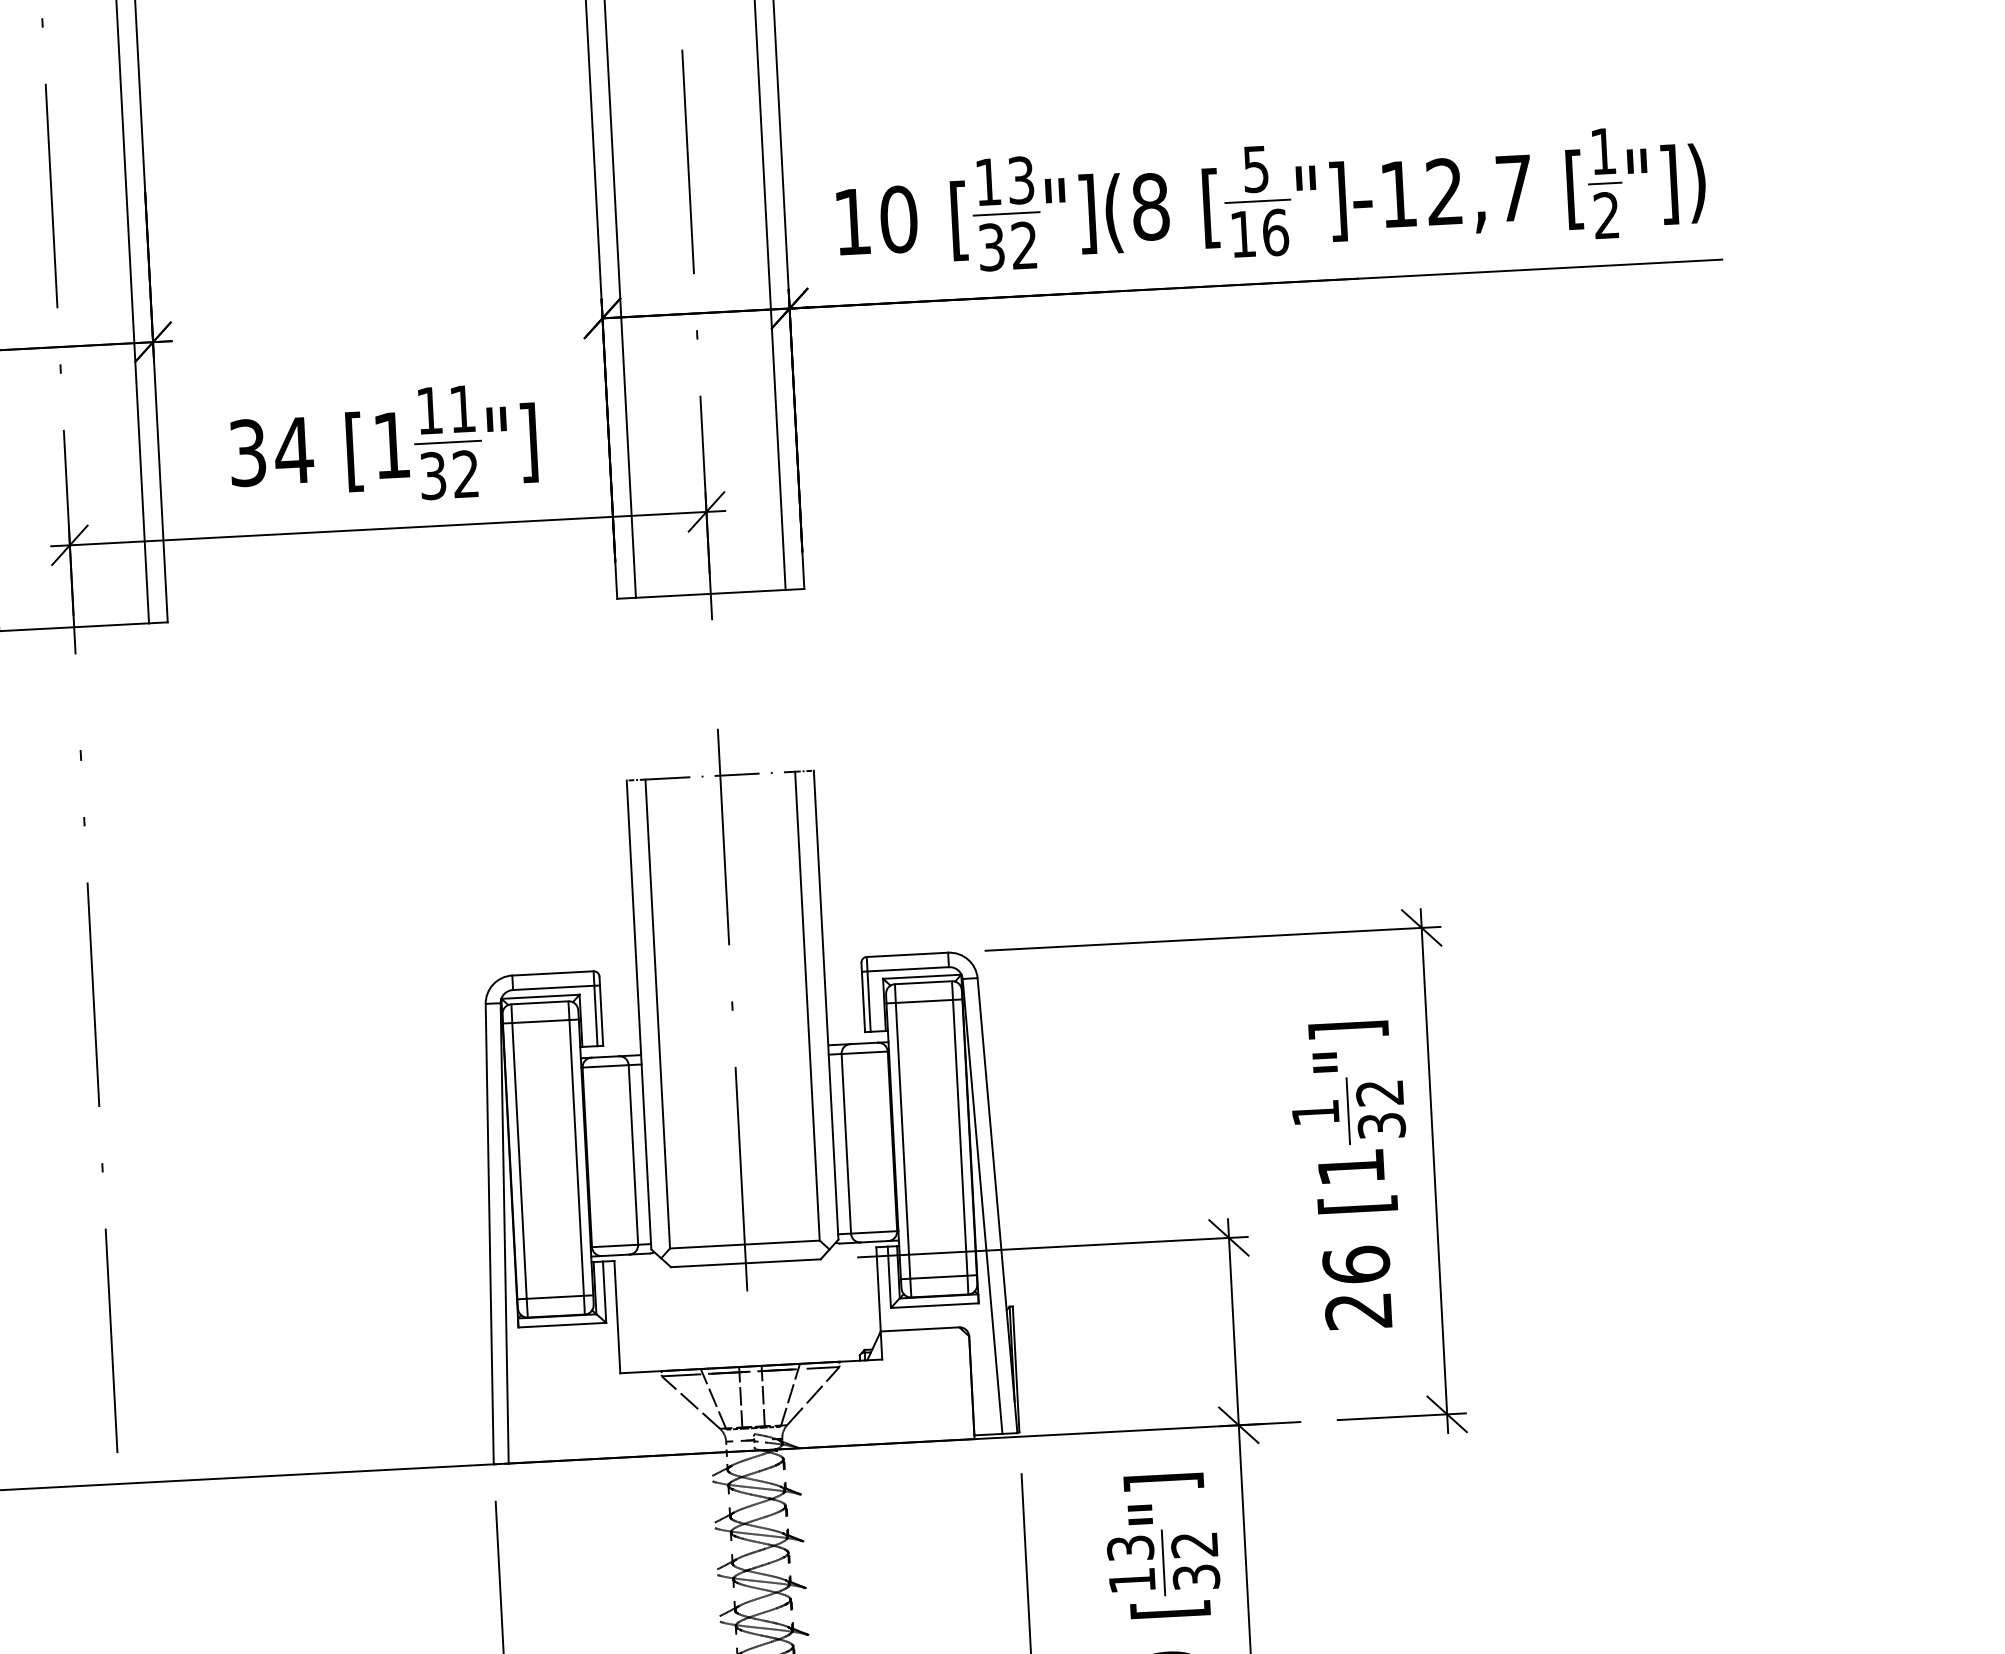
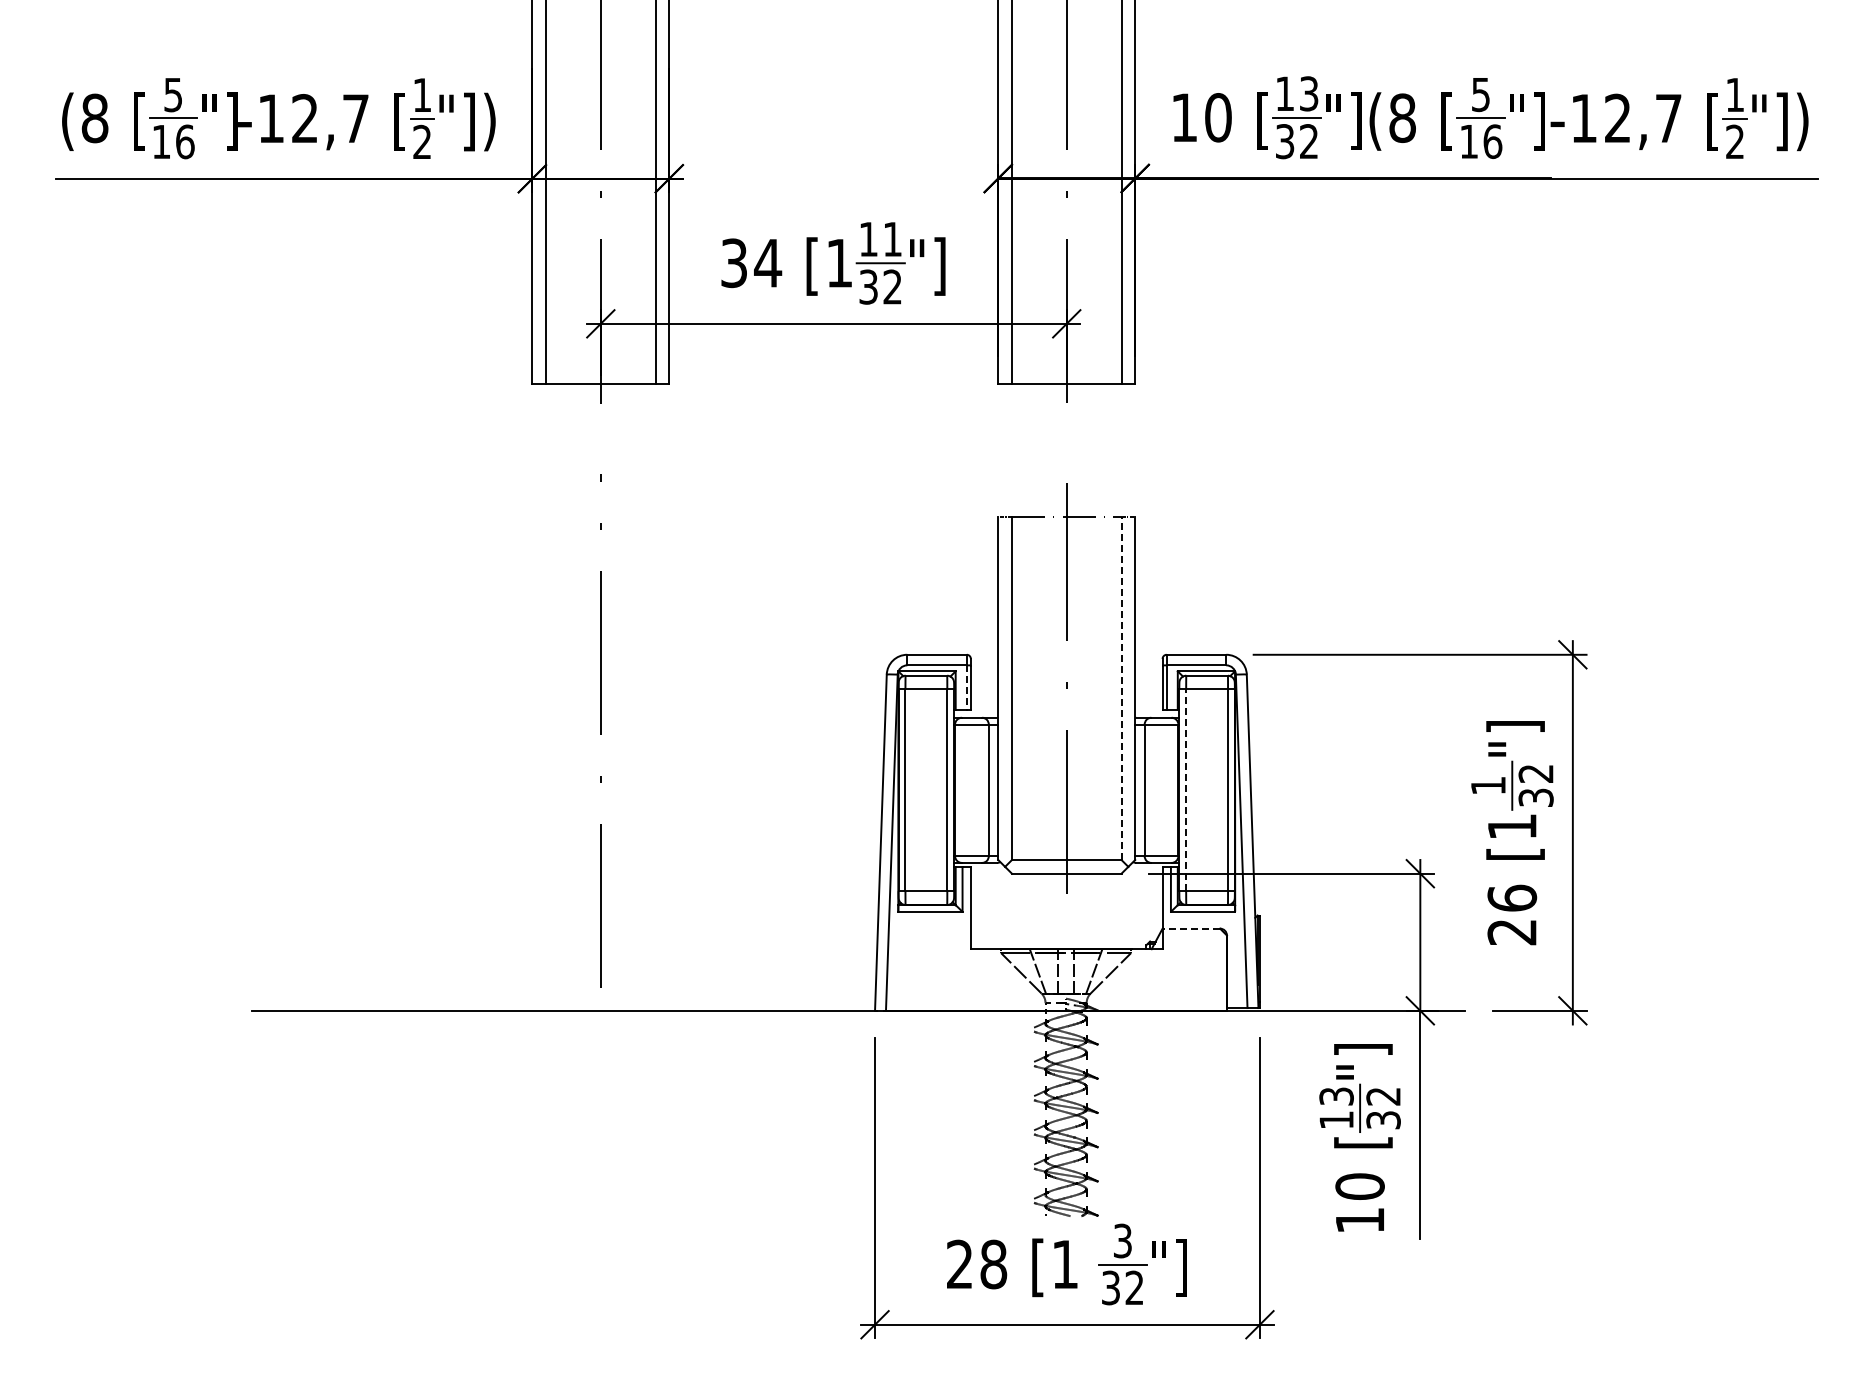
line: (807, 1006) -> (1121, 688), solid -> dashed
line: (595, 1016) -> (966, 687), solid -> dashed
line: (903, 1141) -> (1186, 790), solid -> dashed
line: (920, 1329) -> (1191, 928), solid -> dashed

